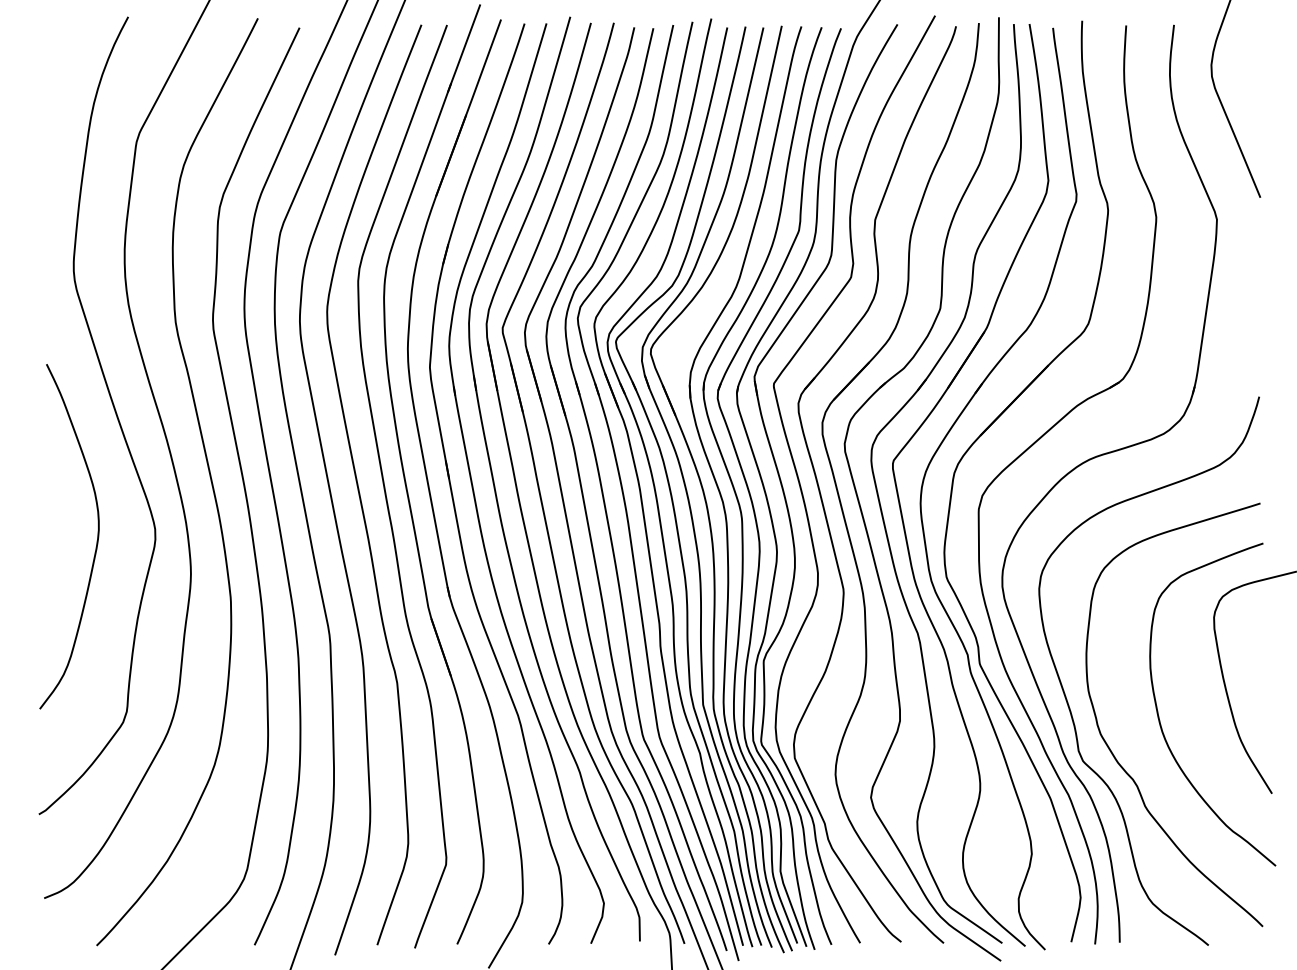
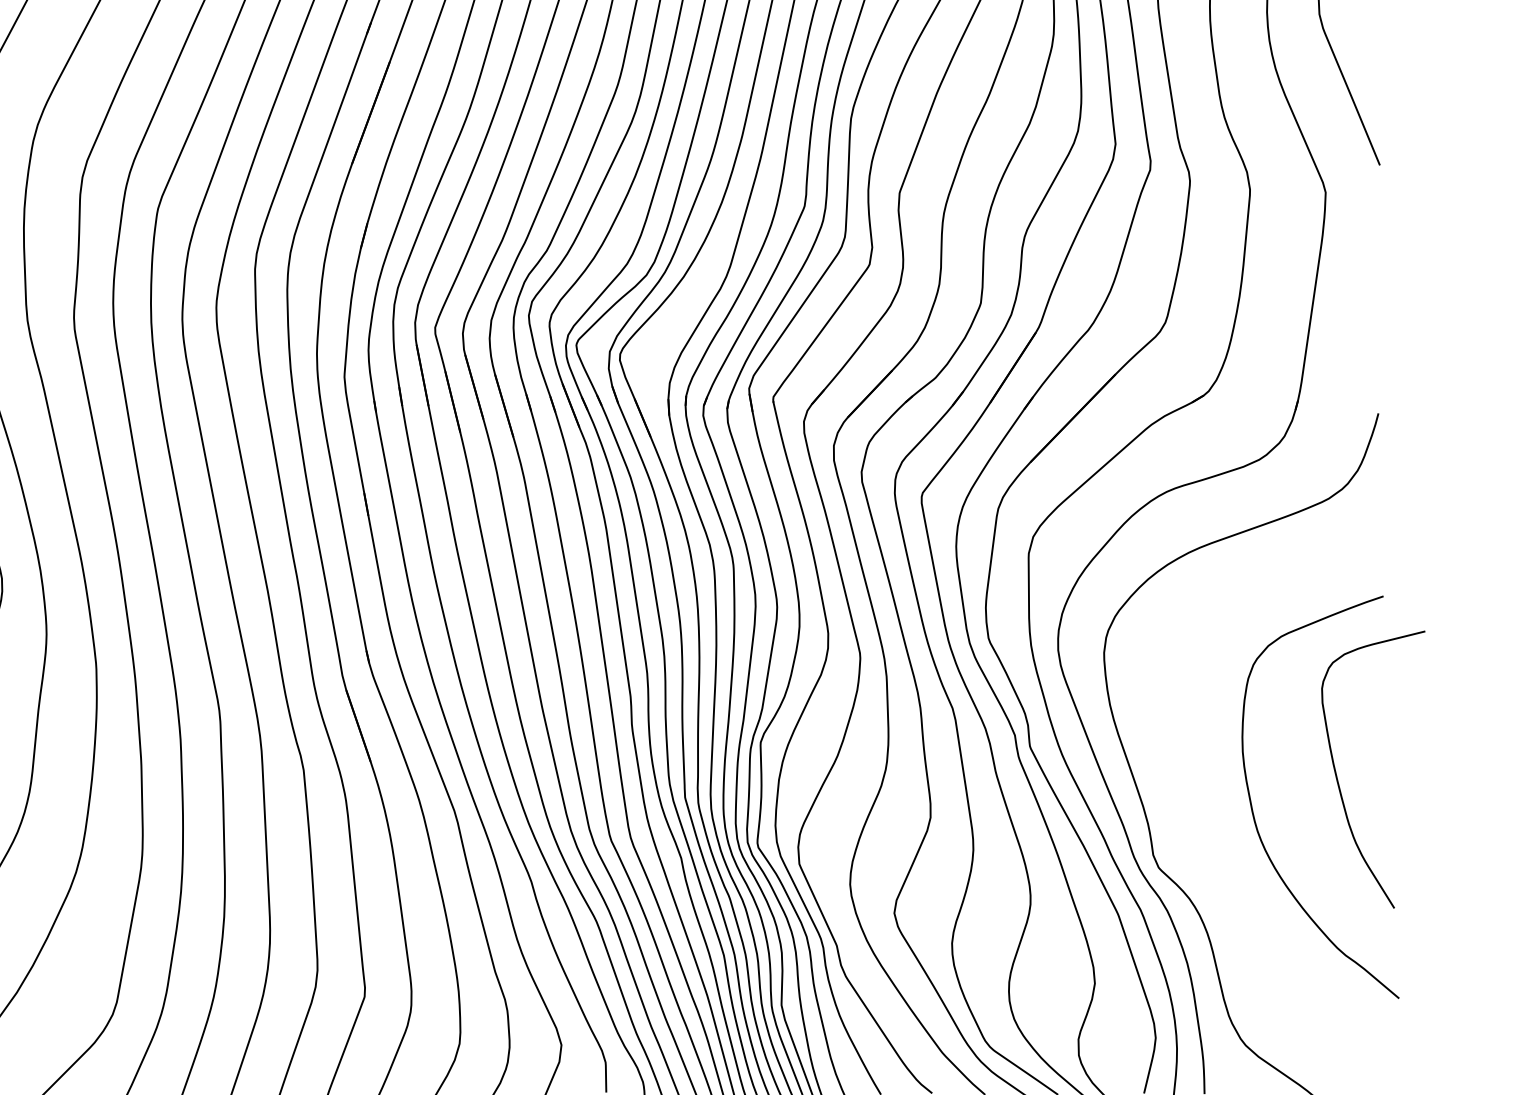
curve: (1112, 751) -> (1195, 855), removed

